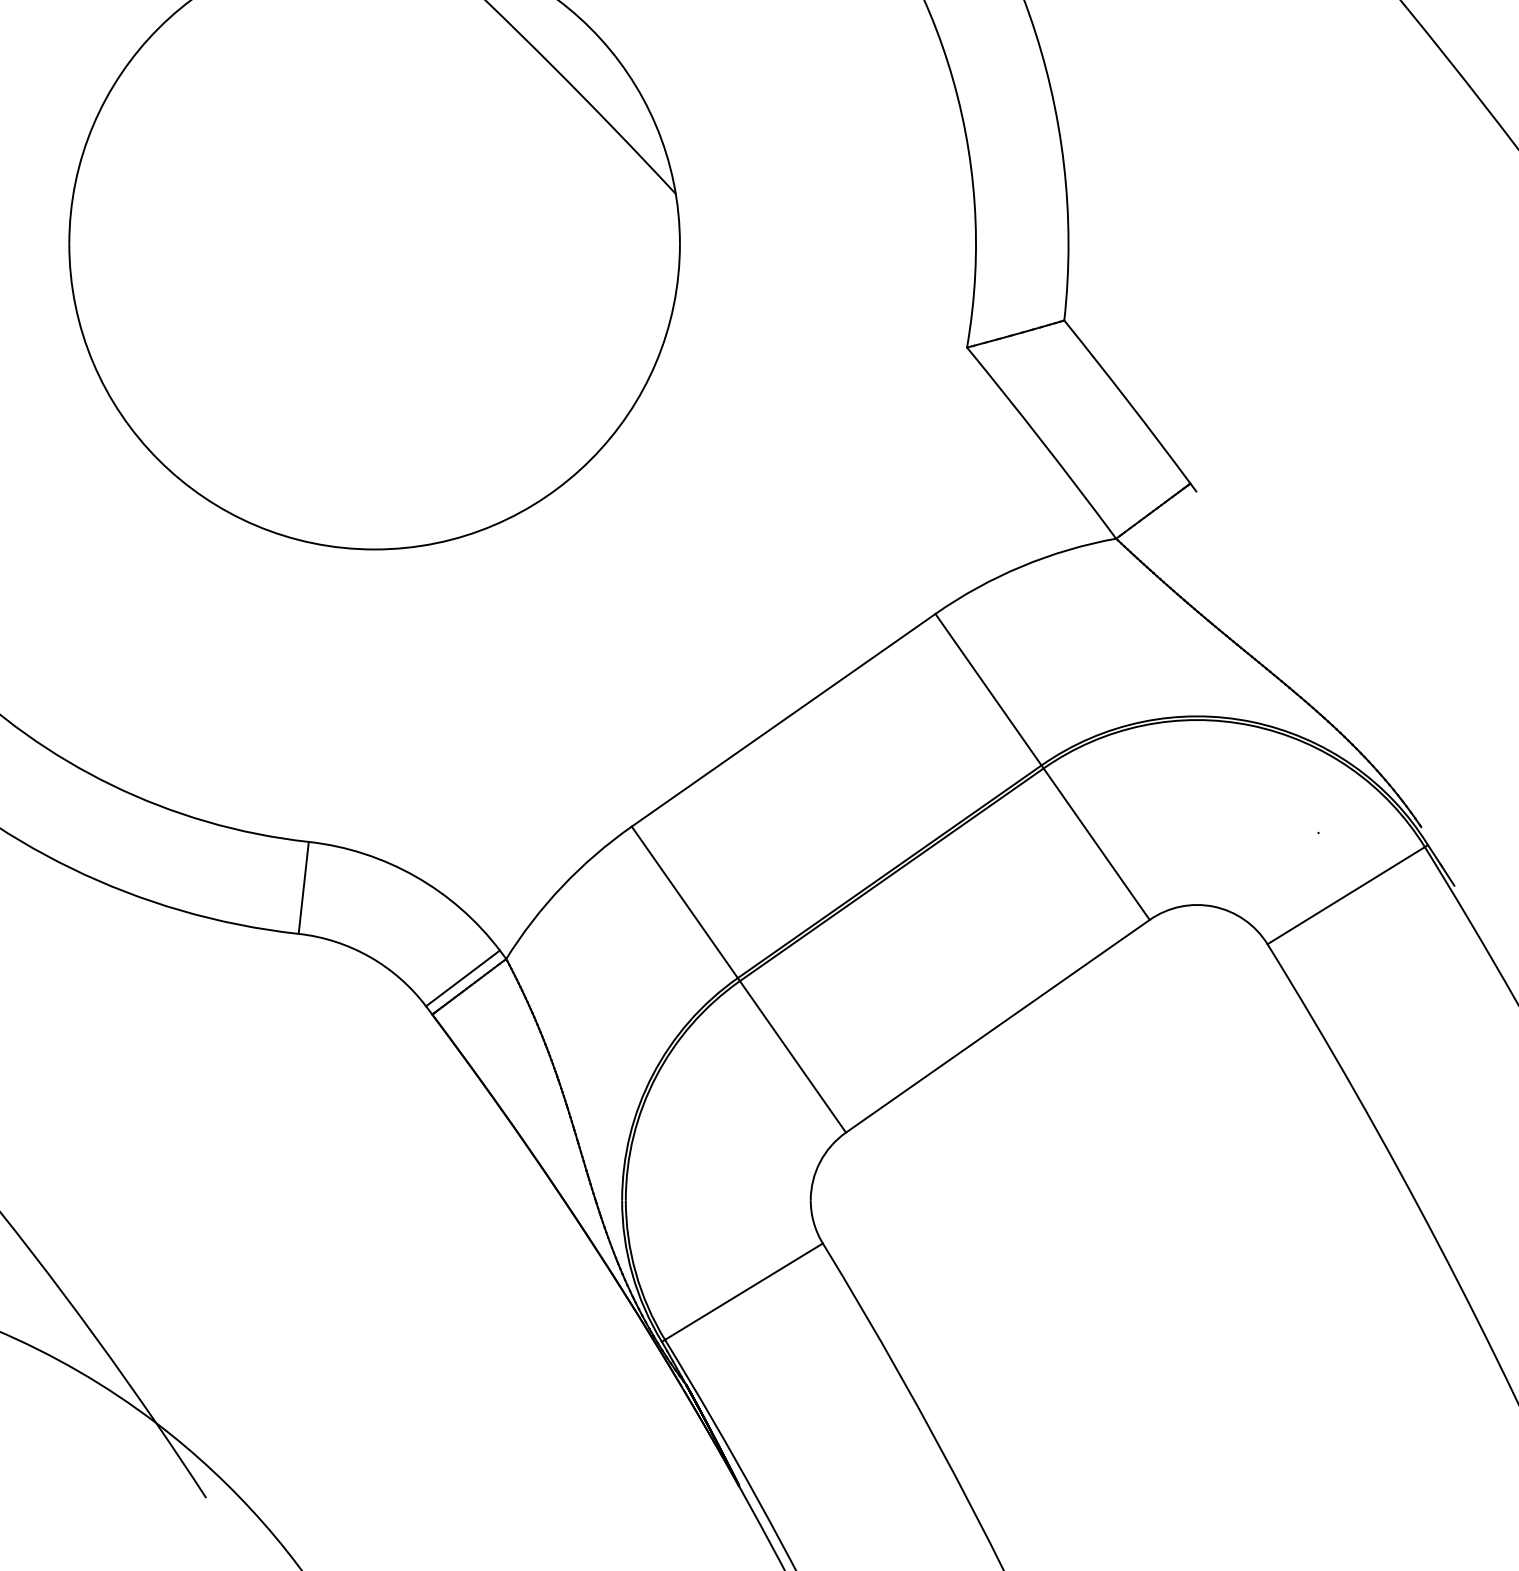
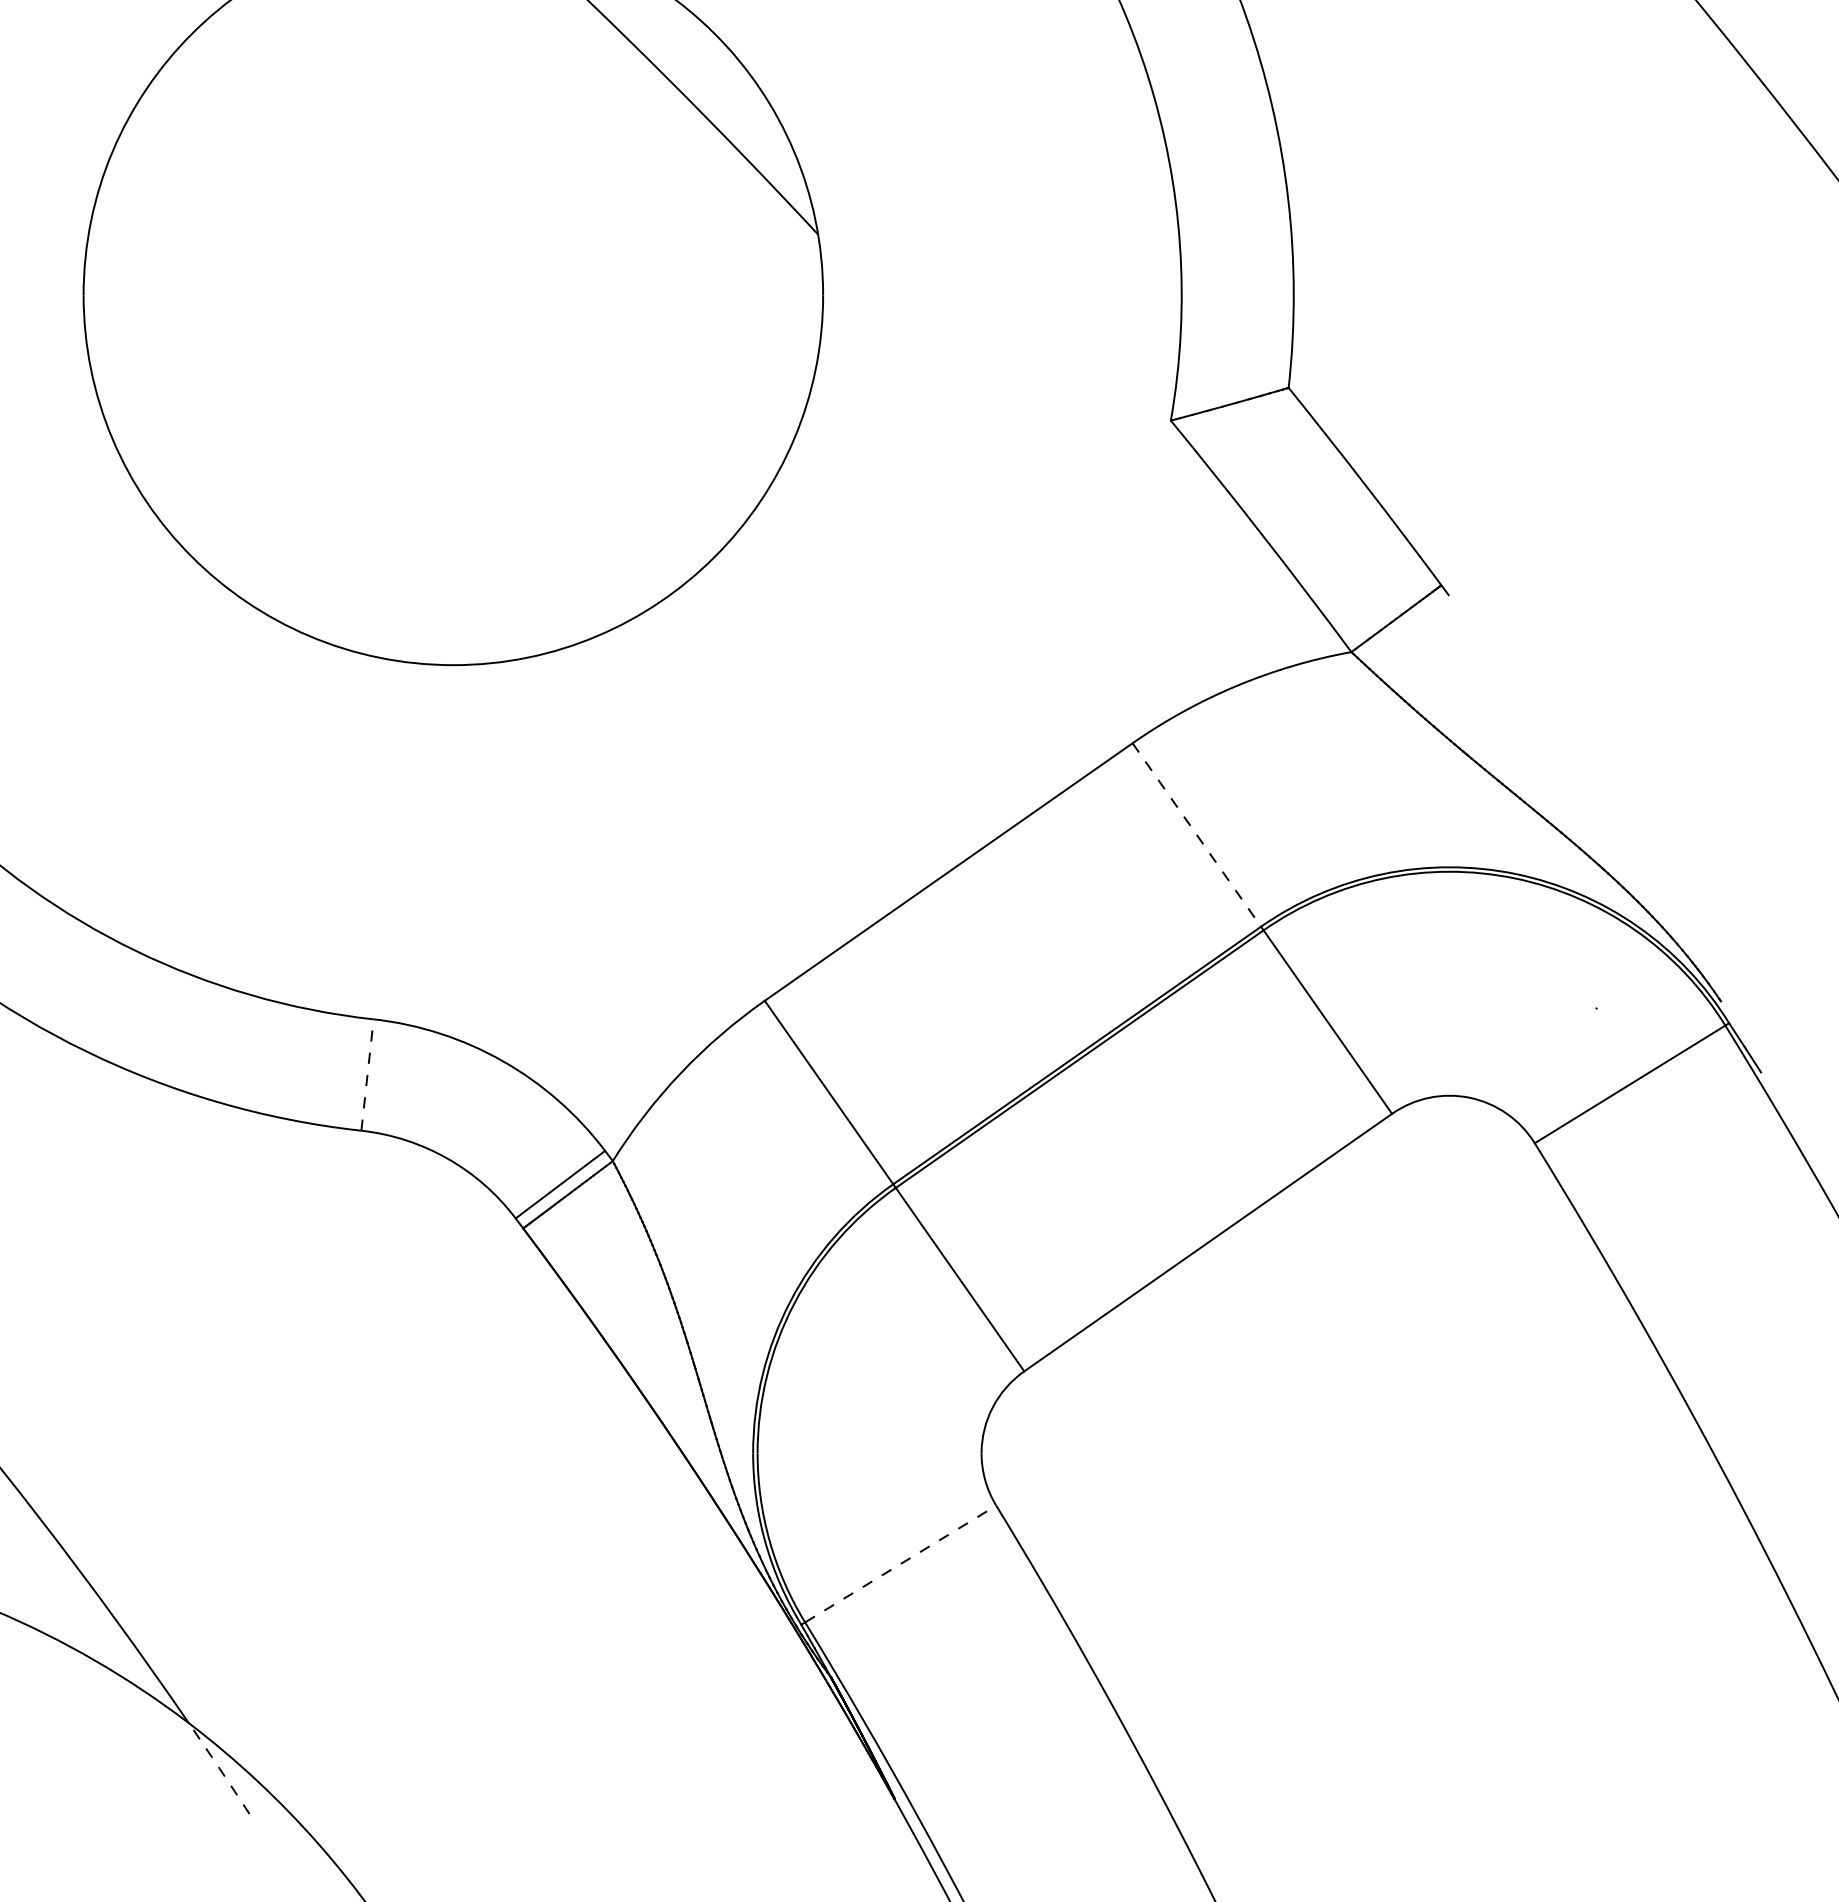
line: (988, 689) -> (1196, 834), solid -> dashed
line: (303, 888) -> (367, 1075), solid -> dashed
line: (743, 1291) -> (900, 1563), solid -> dashed
arc: (181, 1460) -> (219, 1768), solid -> dashed

